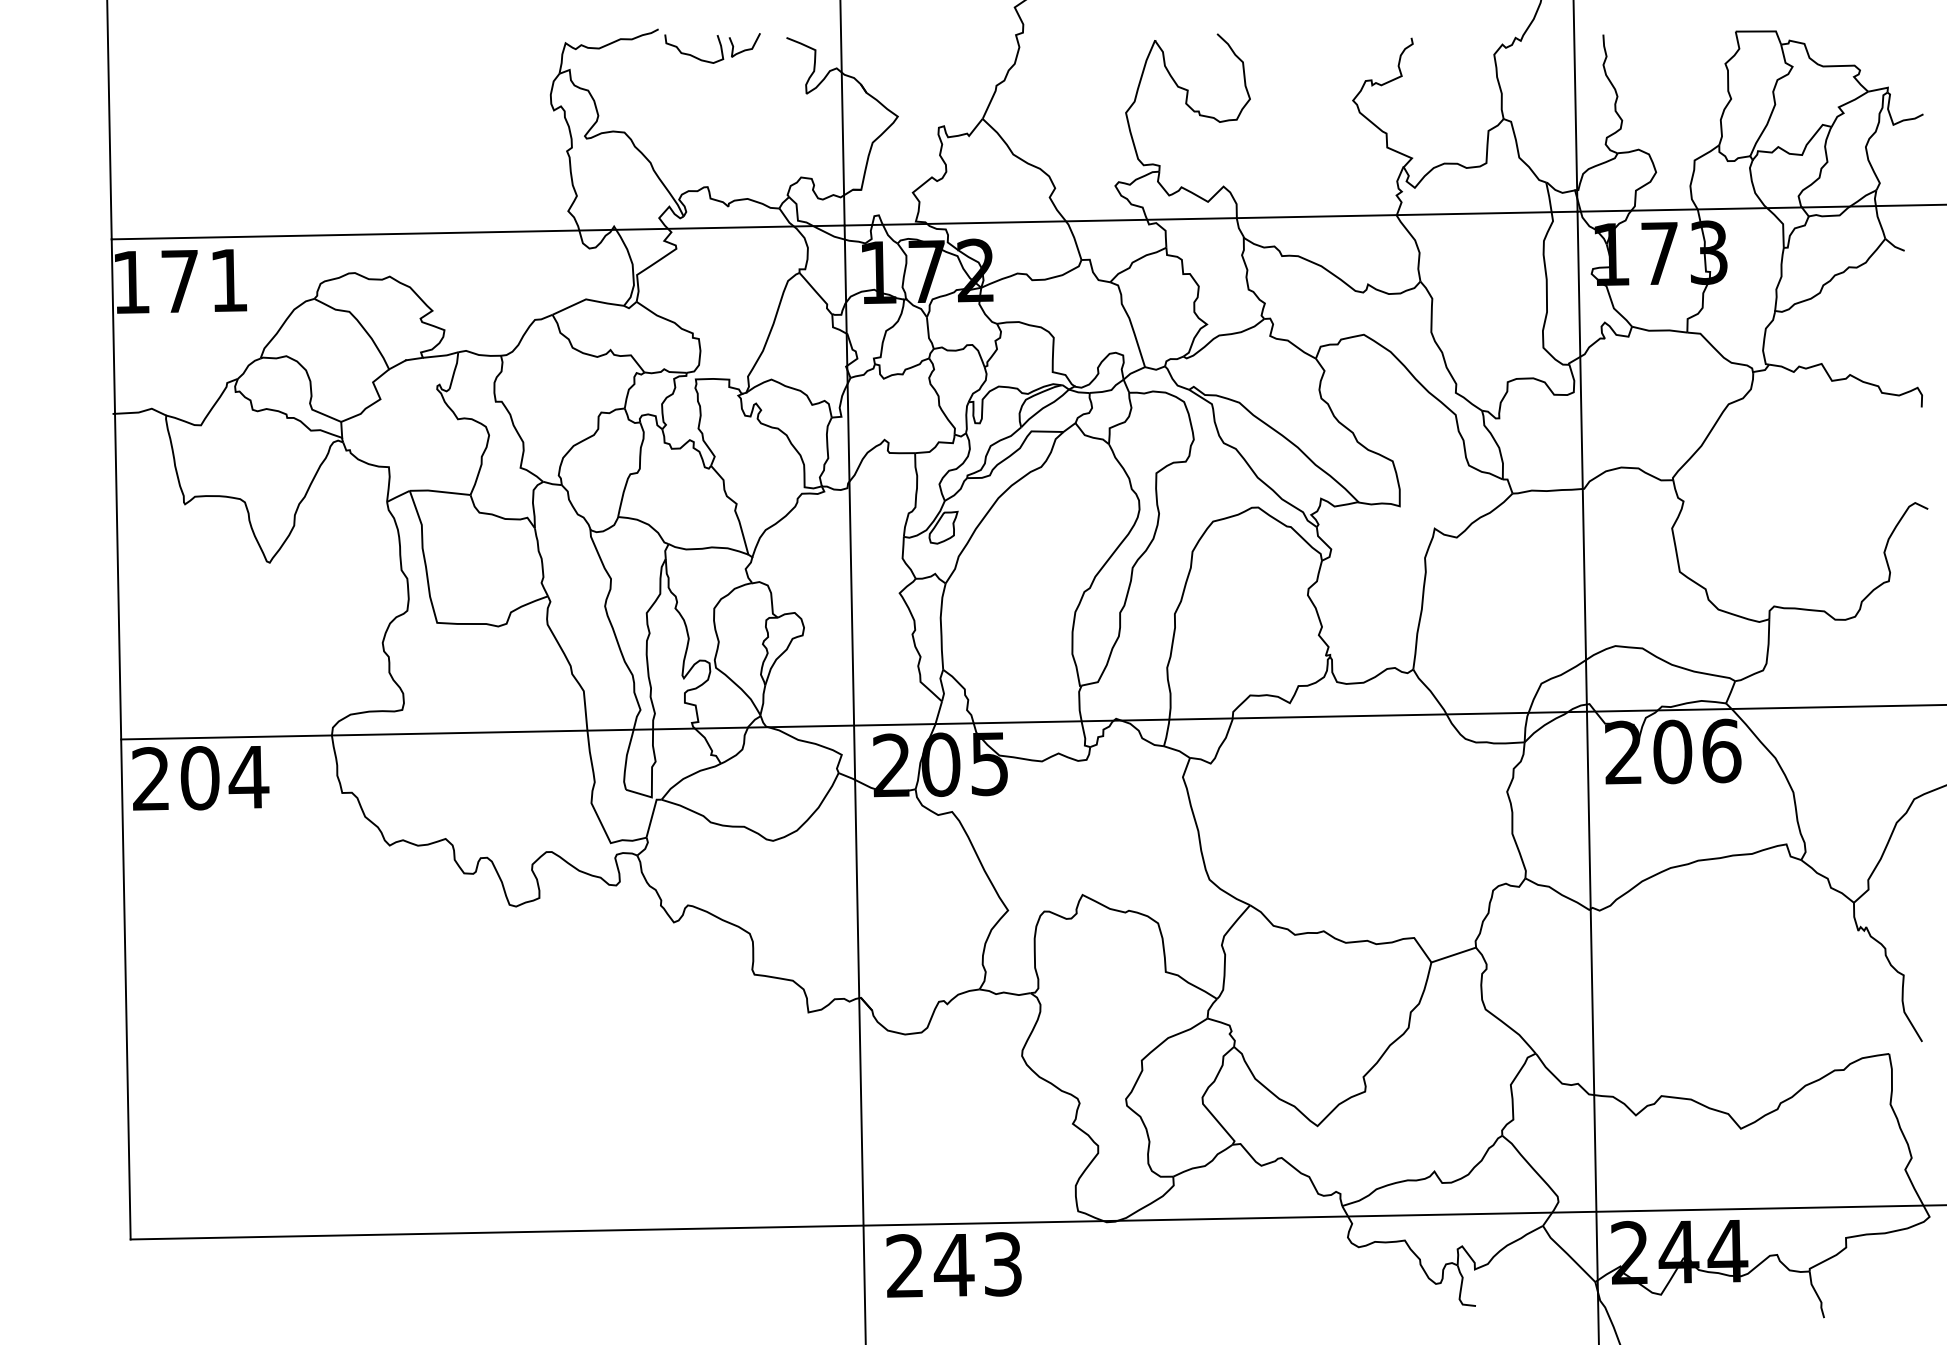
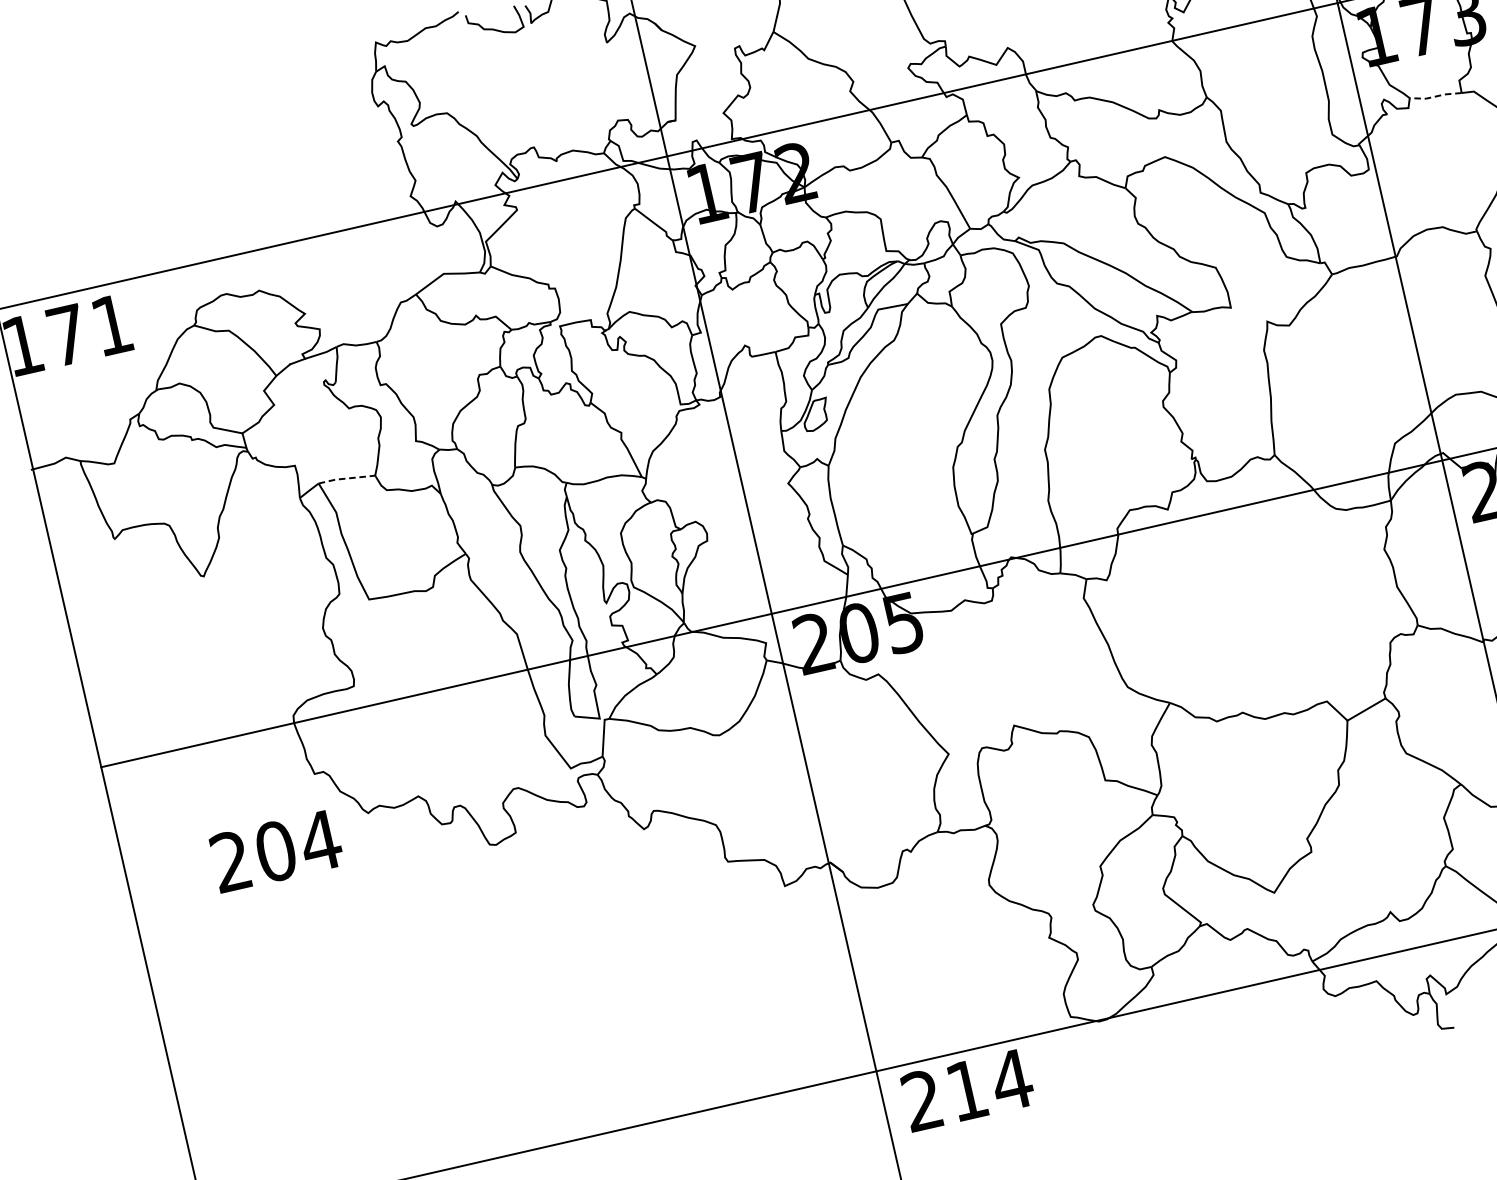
line: (1658, 330) -> (1434, 96), solid -> dashed
line: (439, 491) -> (346, 478), solid -> dashed
text: (200, 778) -> (276, 851), moved
text: (978, 1264) -> (989, 1084), 243 -> 214

